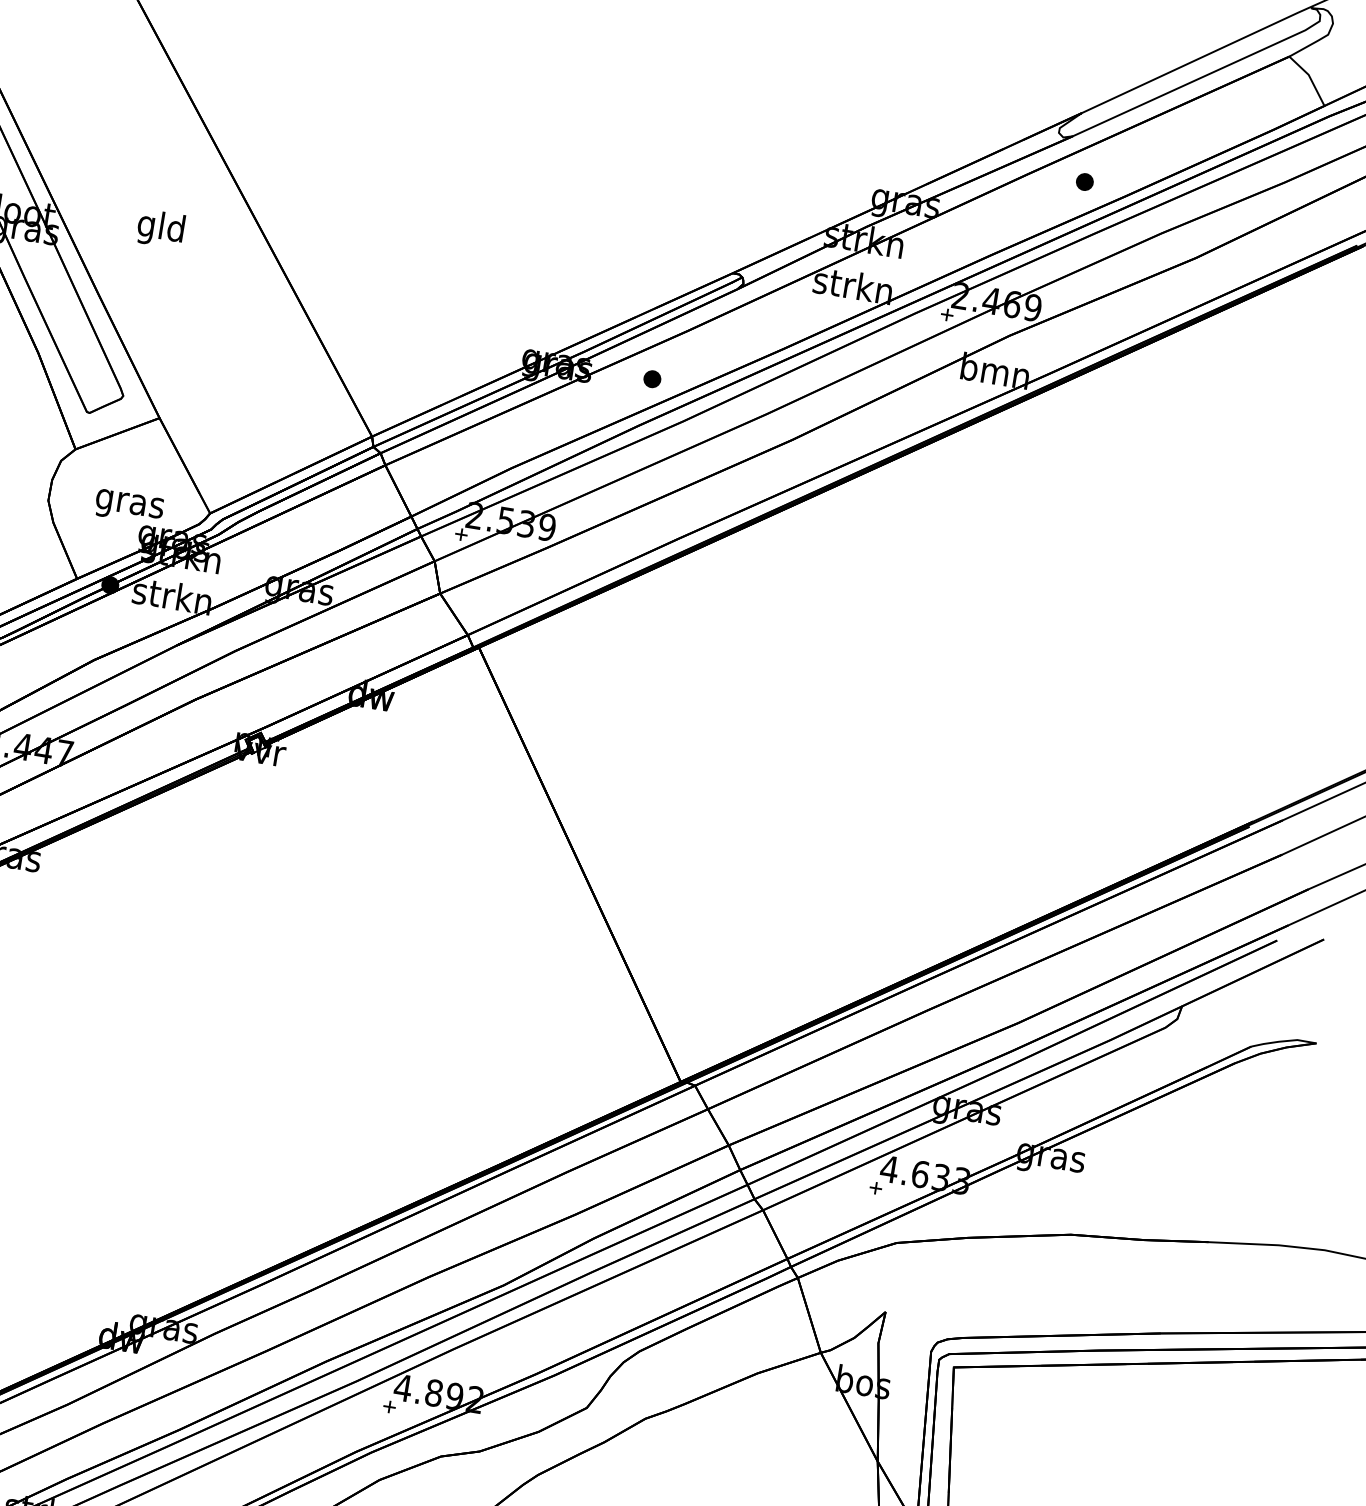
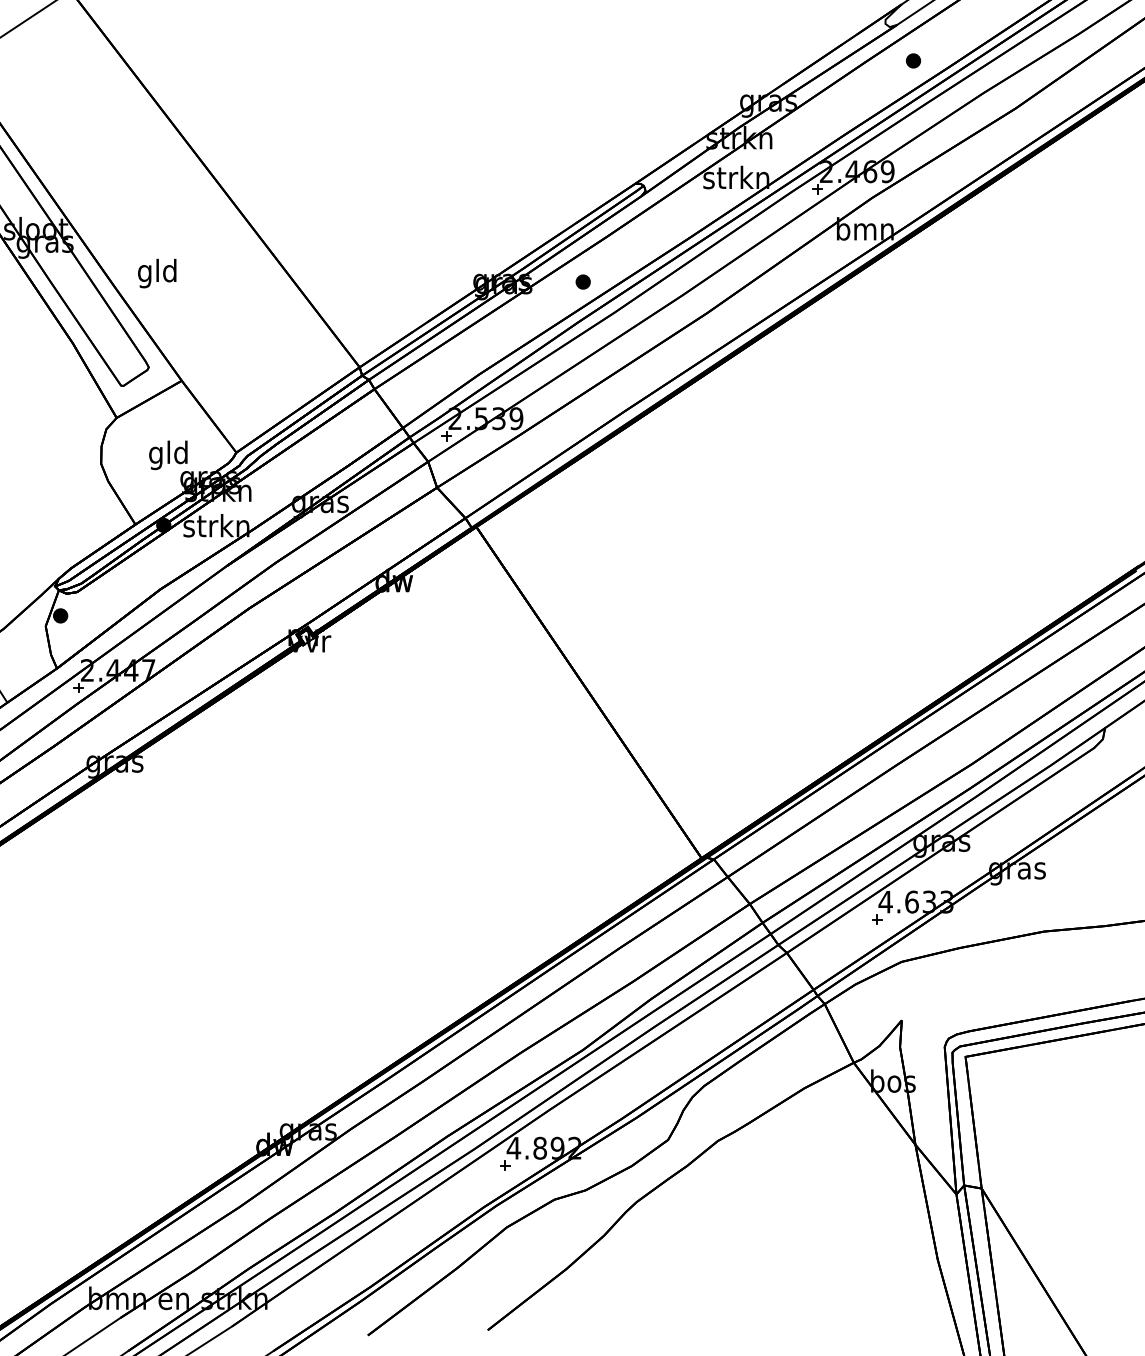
text: (161, 228) -> (157, 273), moved
text: (129, 503) -> (168, 455), gras -> gld

